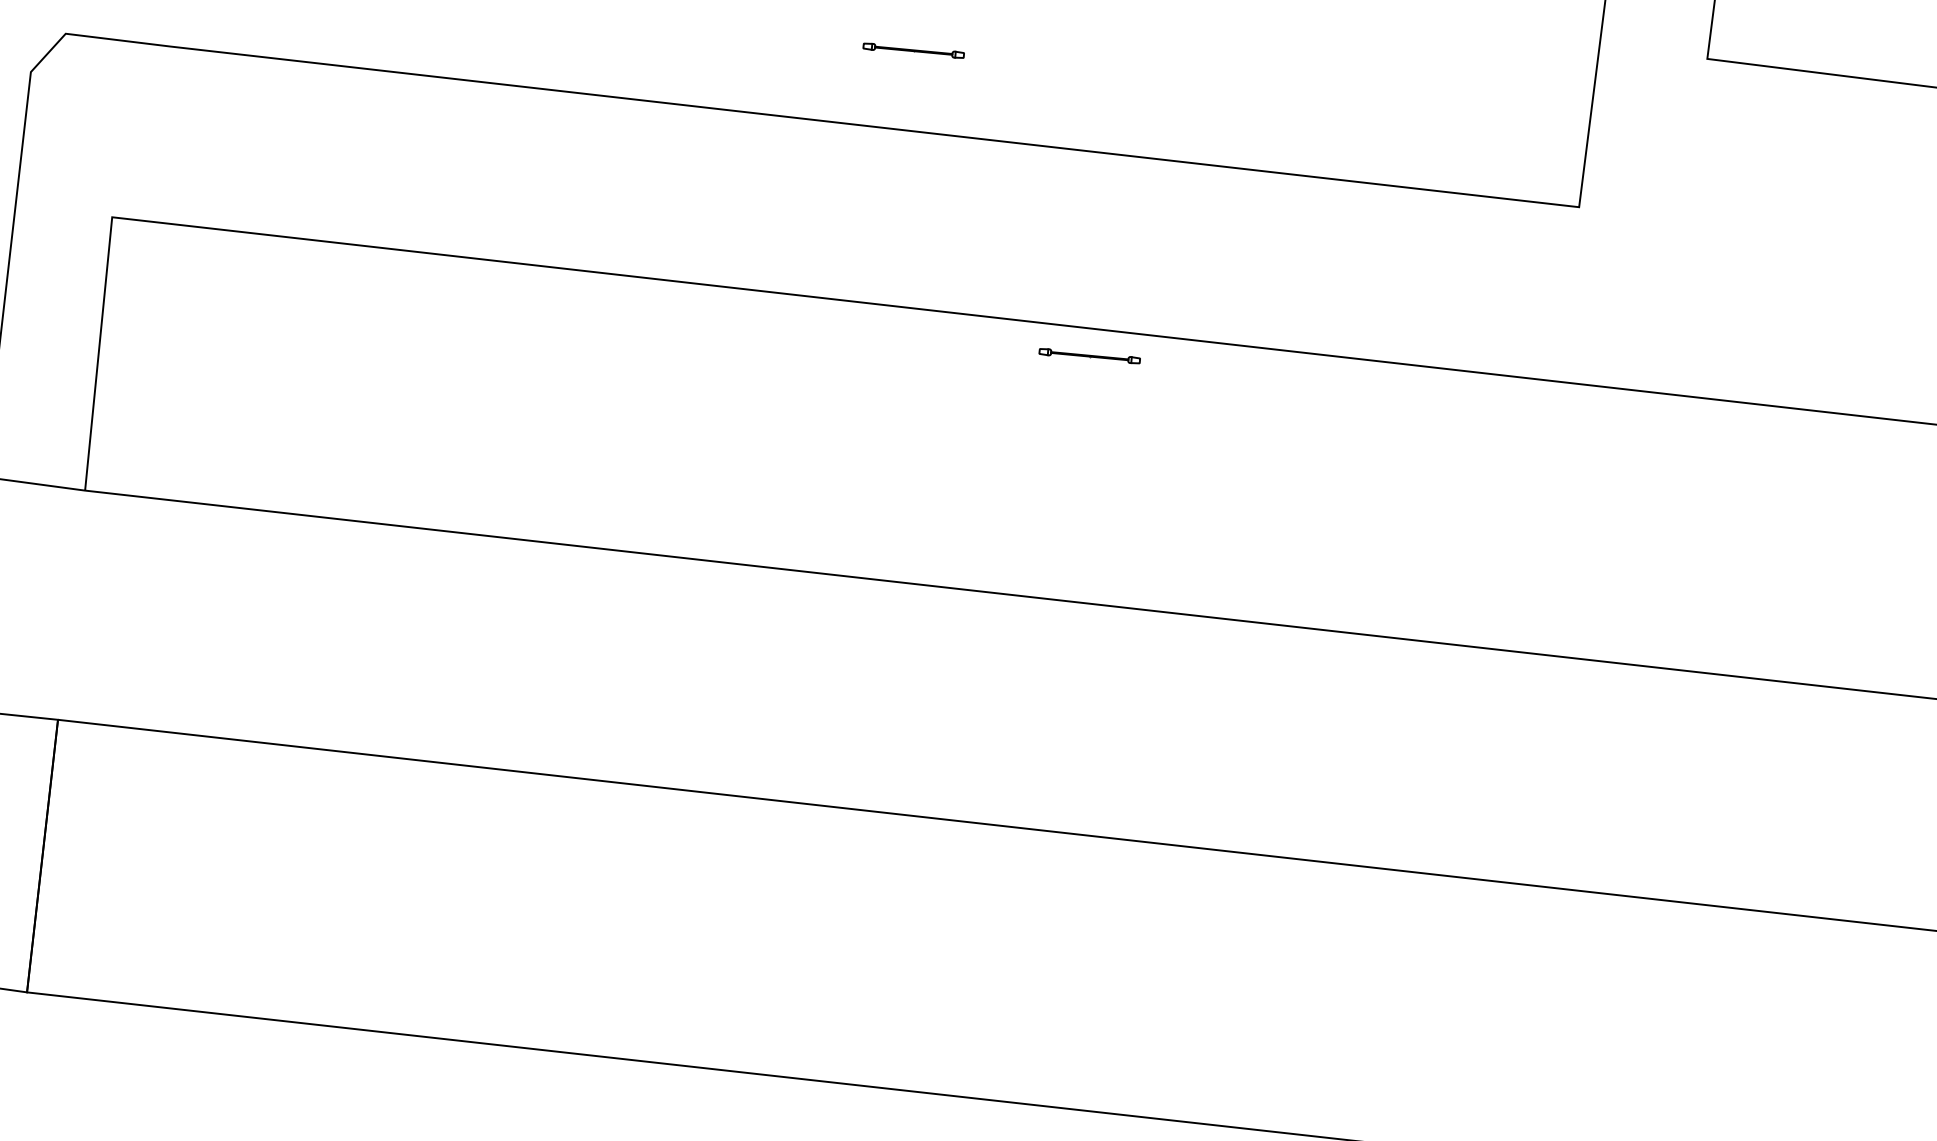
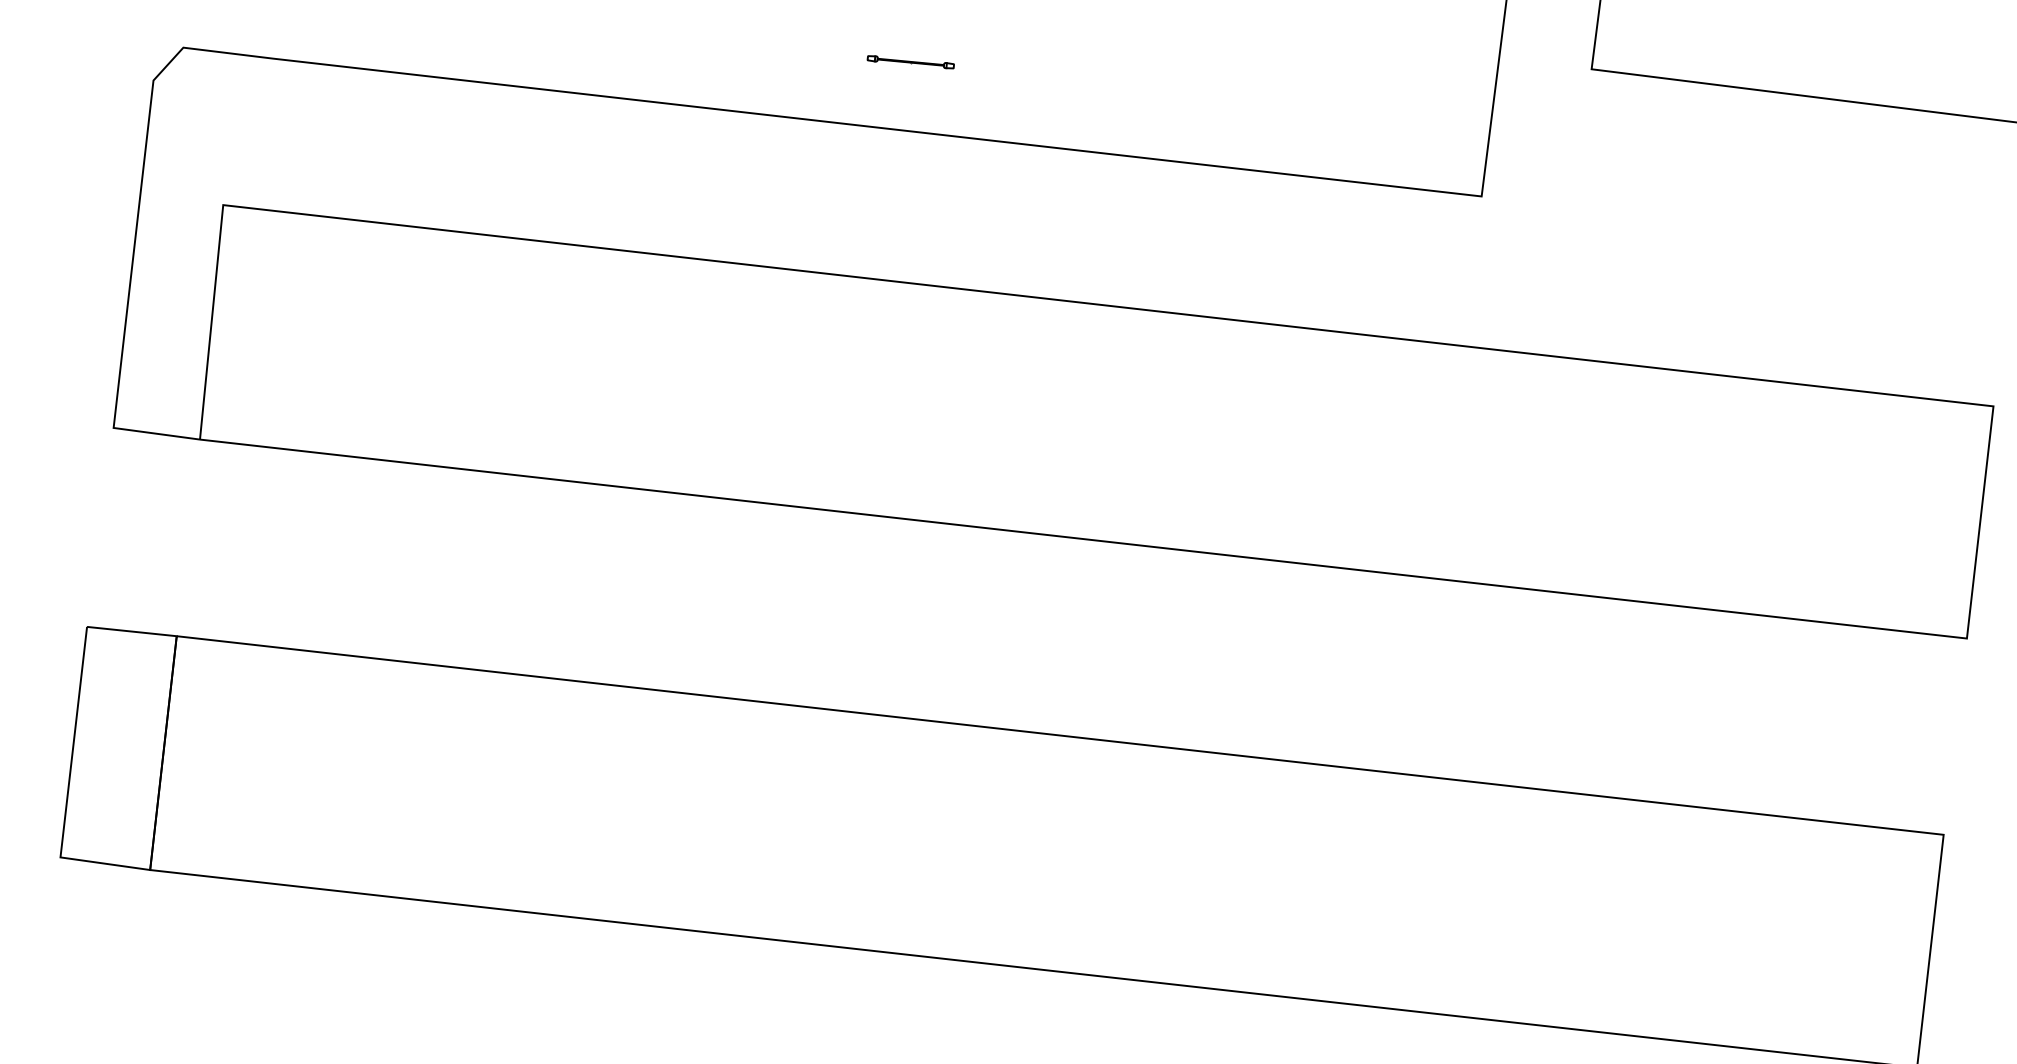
part: (1089, 356) -> (1061, 324), removed

